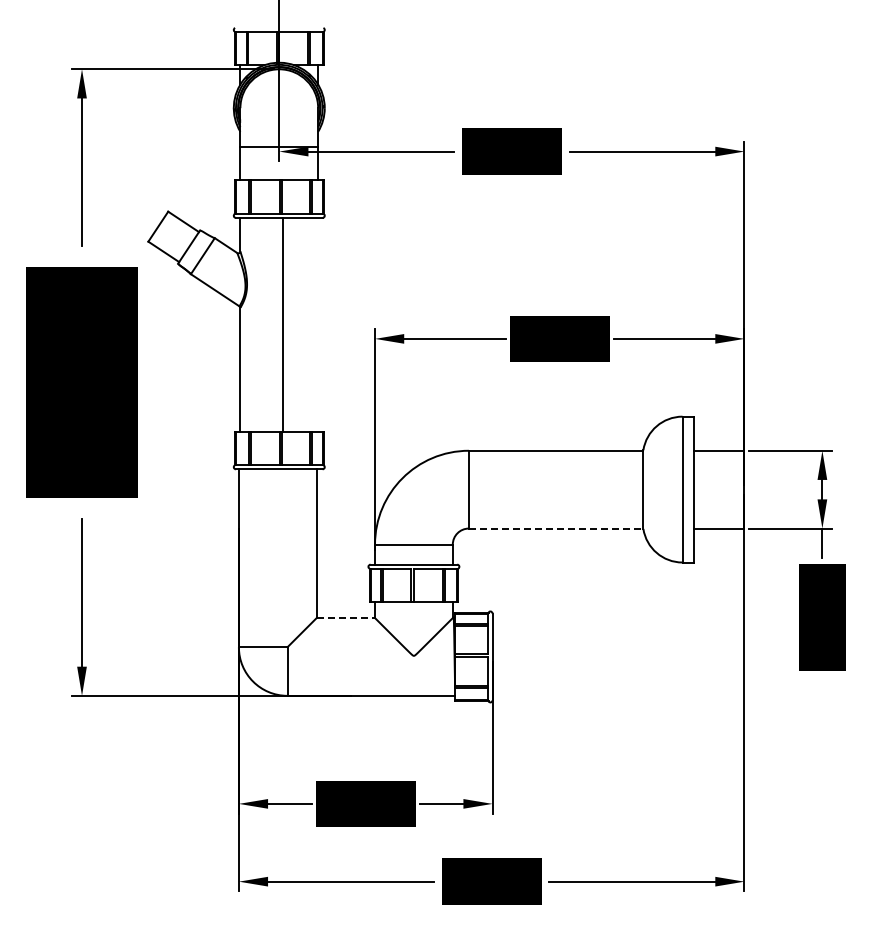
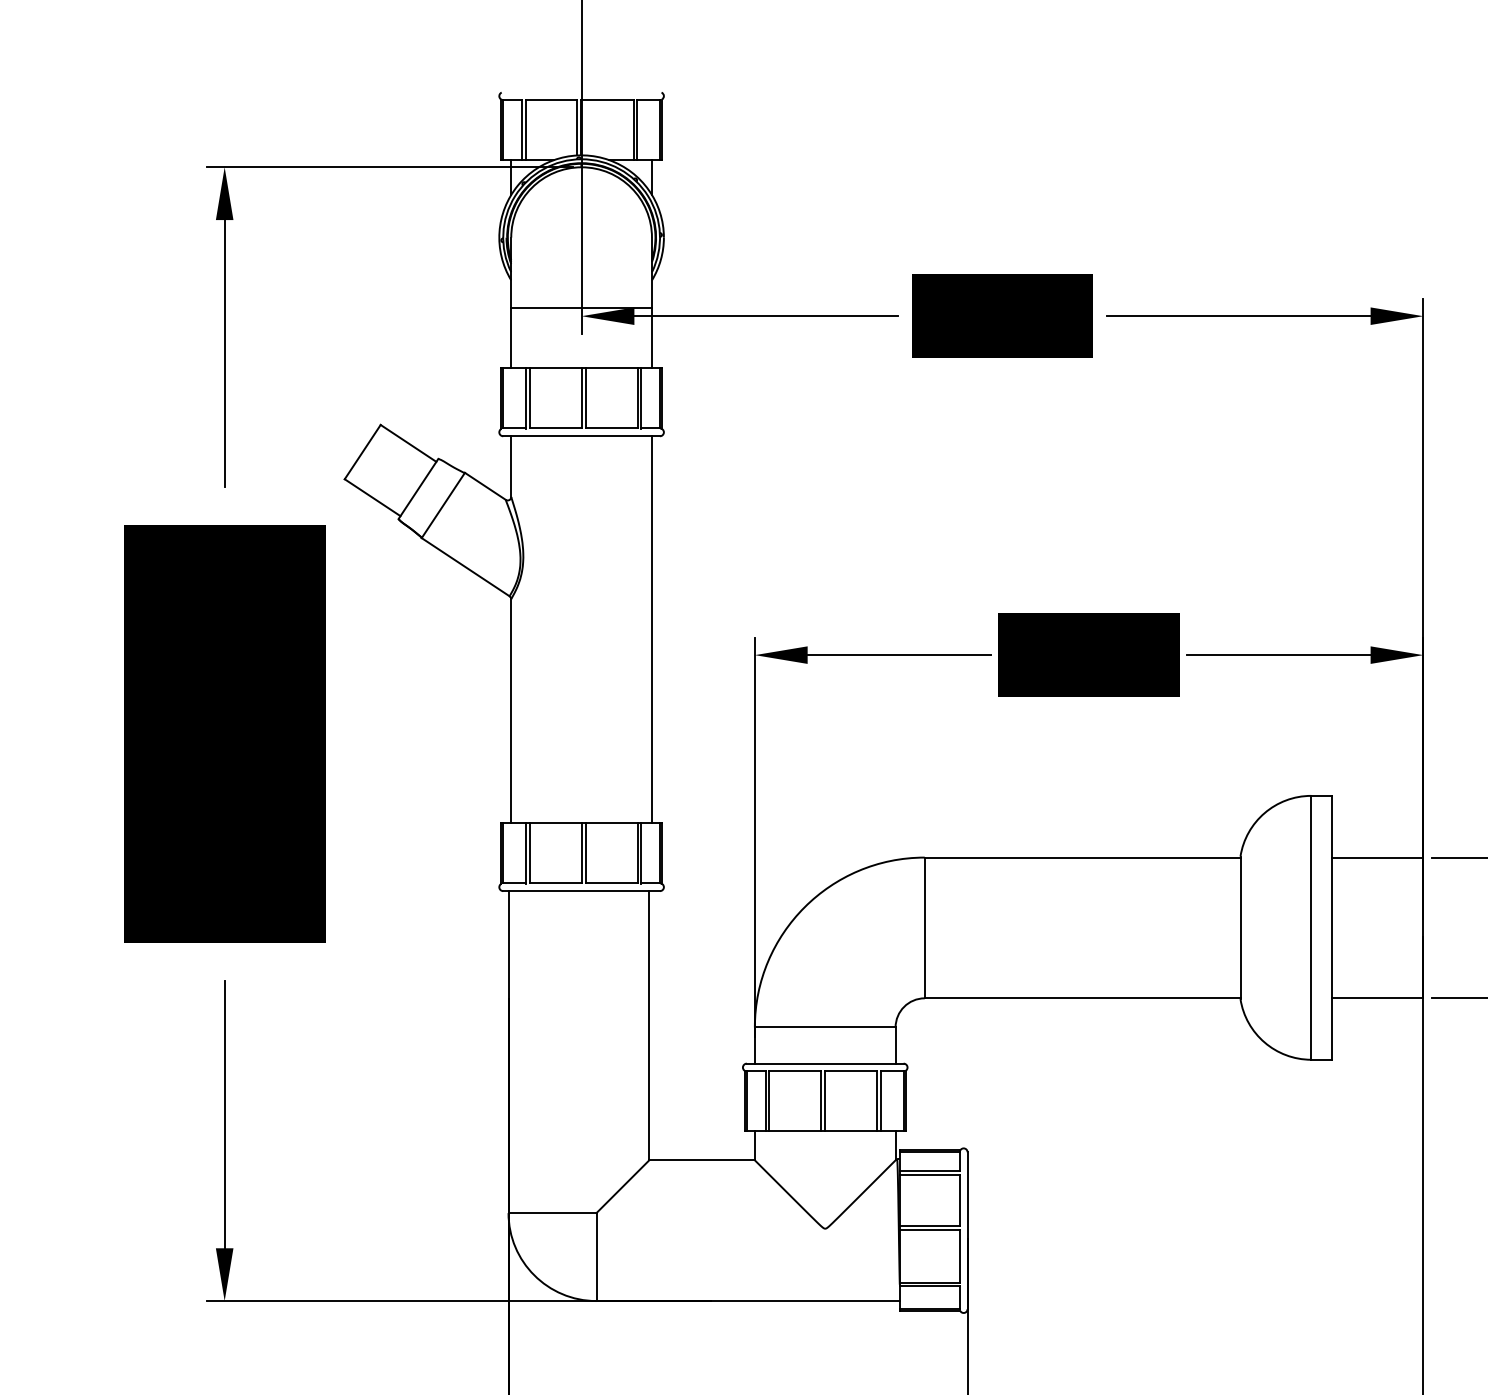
line: (283, 324) -> (652, 629), moved
line: (556, 528) -> (1083, 998), dashed -> solid
line: (346, 618) -> (703, 1161), dashed -> solid

